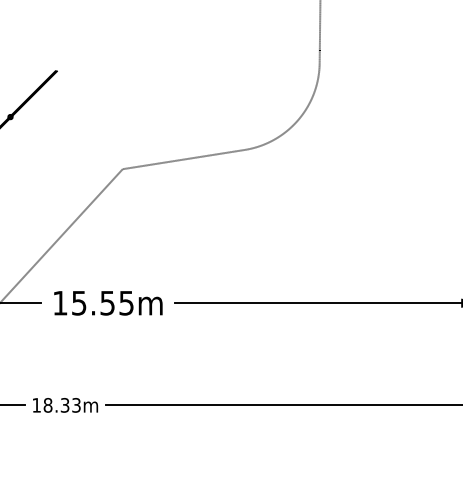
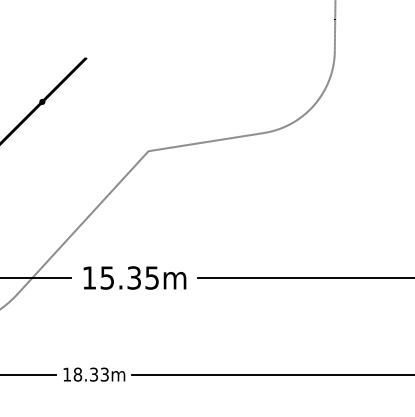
text: (107, 302) -> (134, 277), 15.55m -> 15.35m

